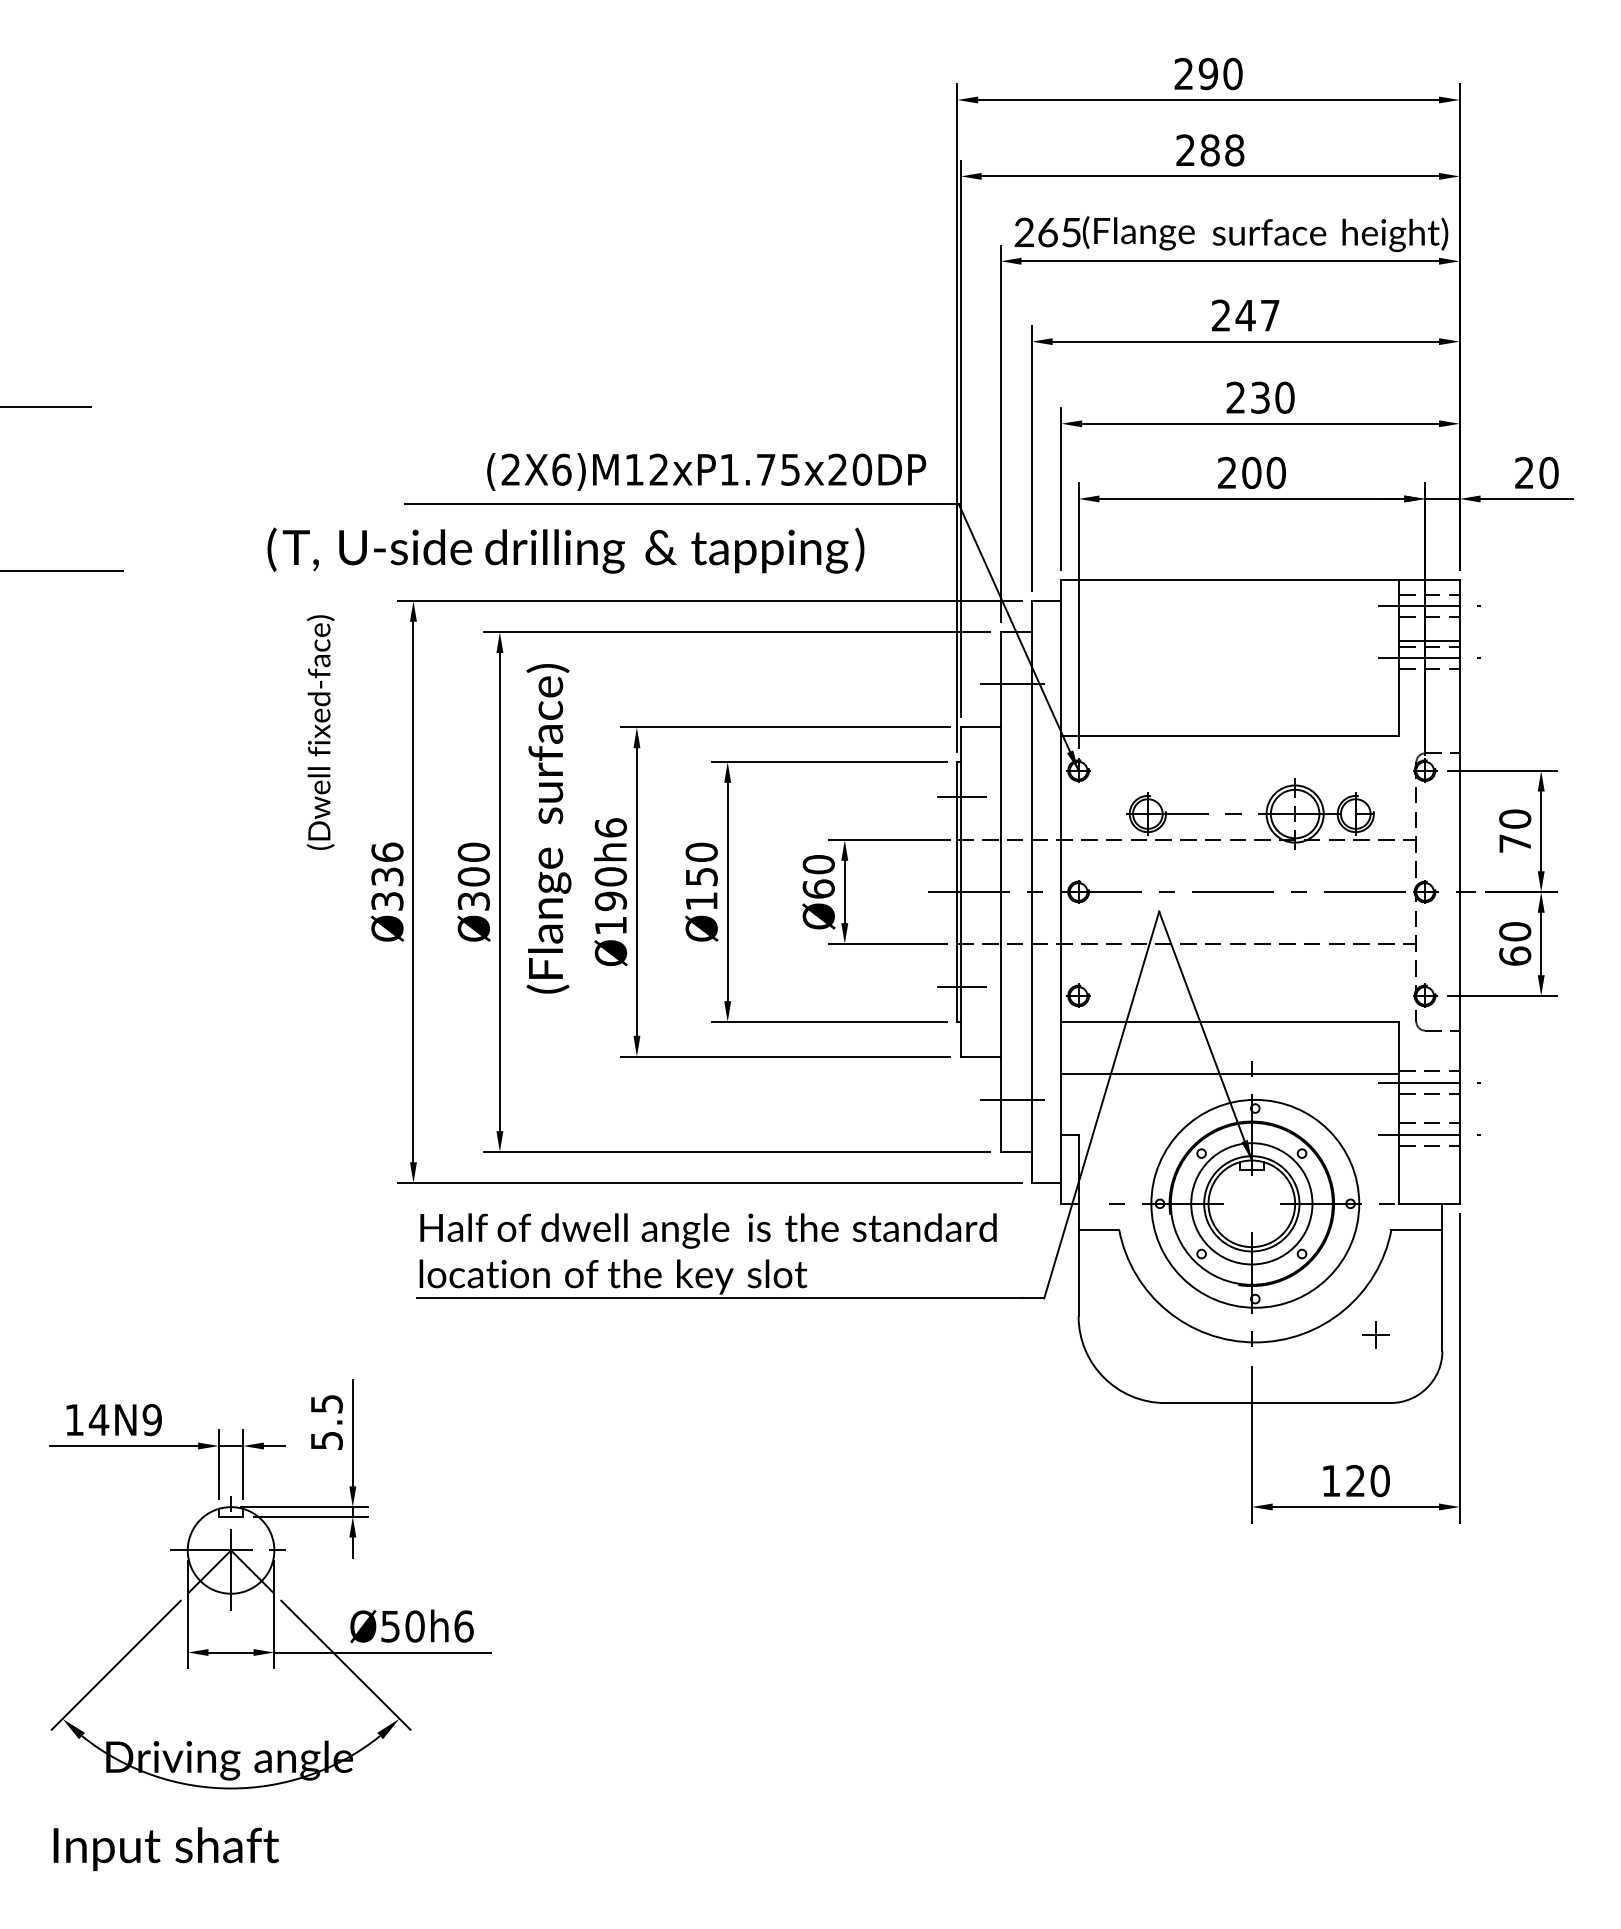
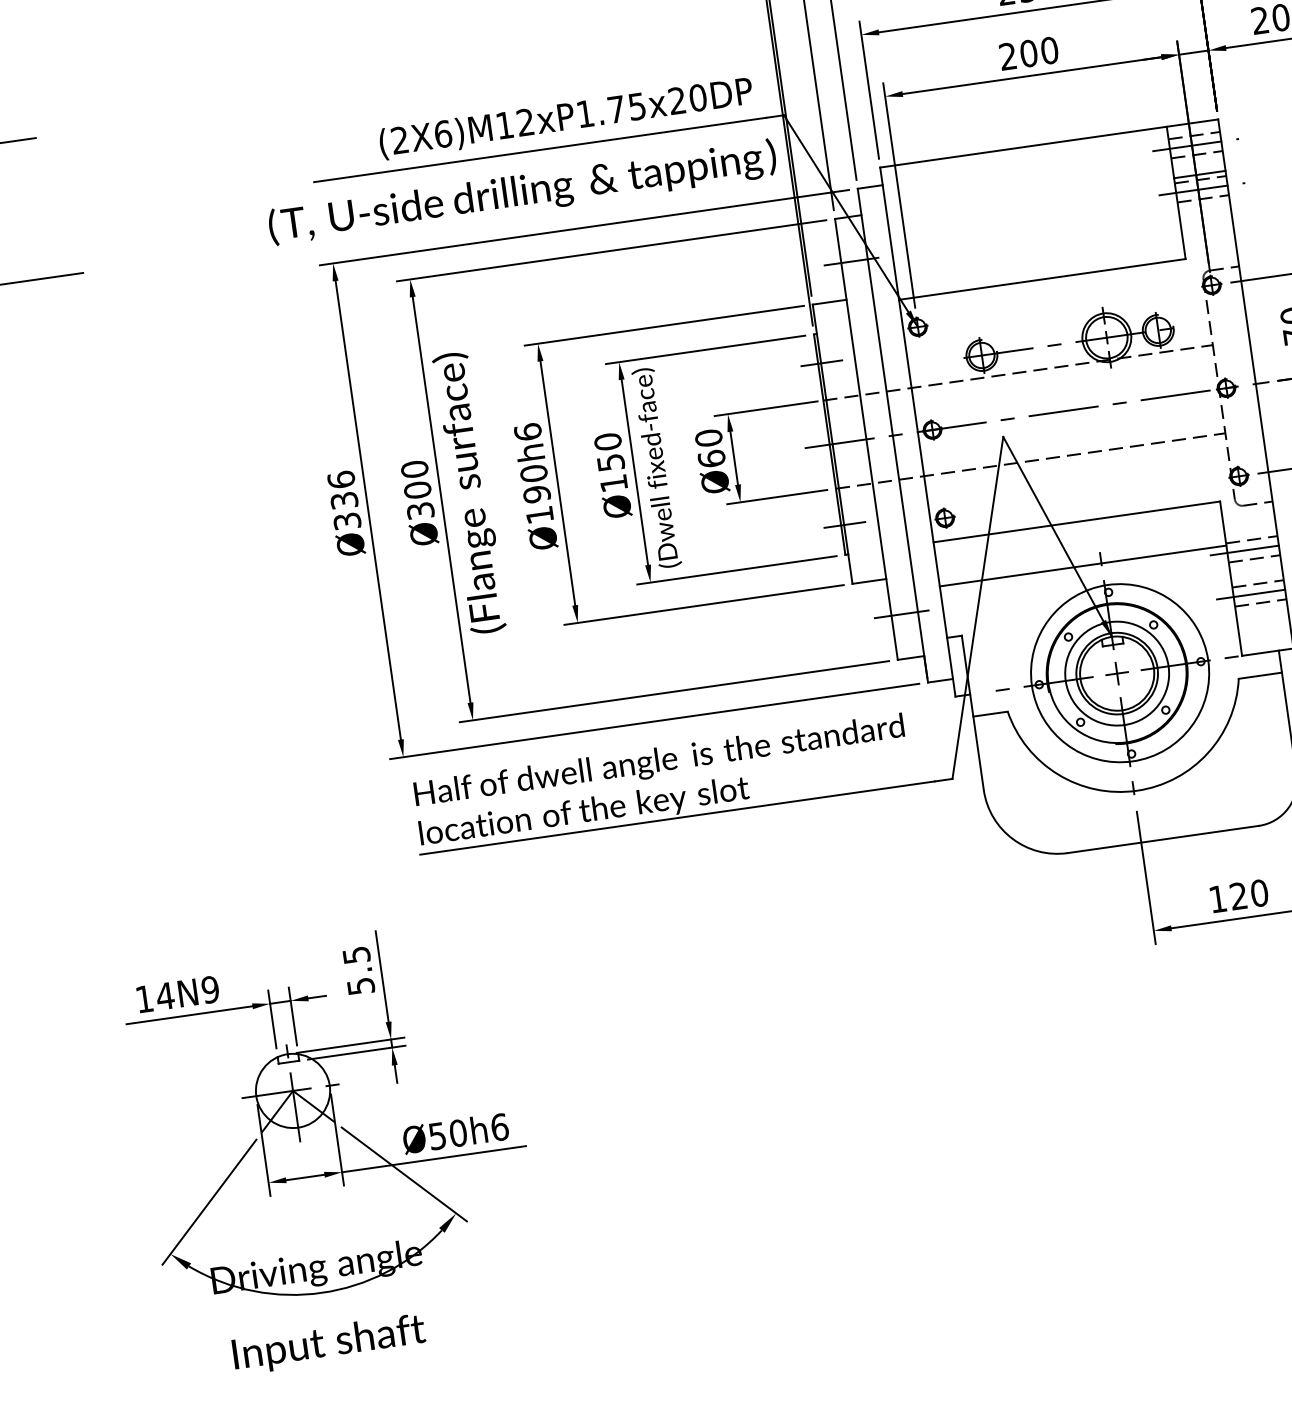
text: (565, 550) -> (522, 192), moved
text: (320, 732) -> (656, 467), moved
text: (548, 828) -> (469, 492), moved
part: (1375, 1334) -> (1116, 673), moved
text: (165, 1849) -> (328, 1344), moved

